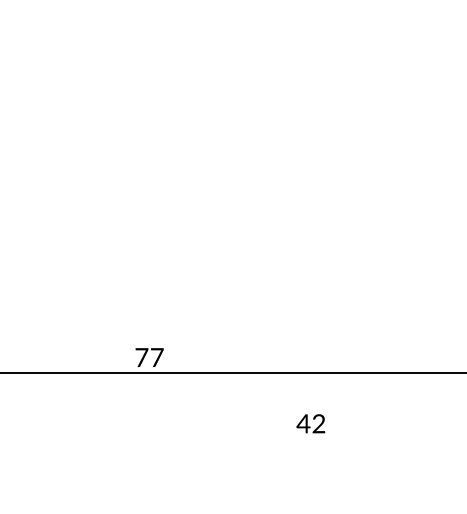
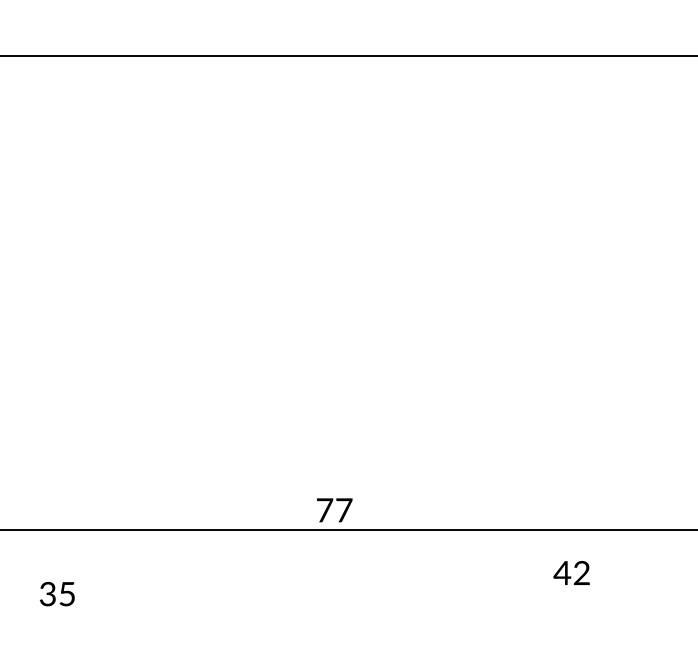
text: (310, 423) -> (571, 572), moved

